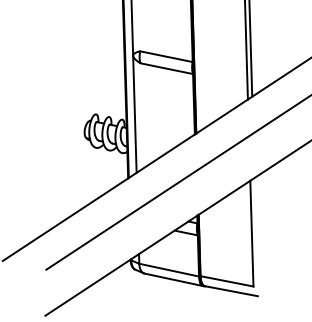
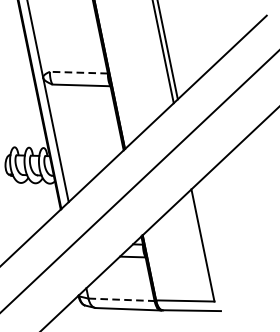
line: (166, 56) -> (78, 72), solid -> dashed
line: (169, 270) -> (121, 300), solid -> dashed

